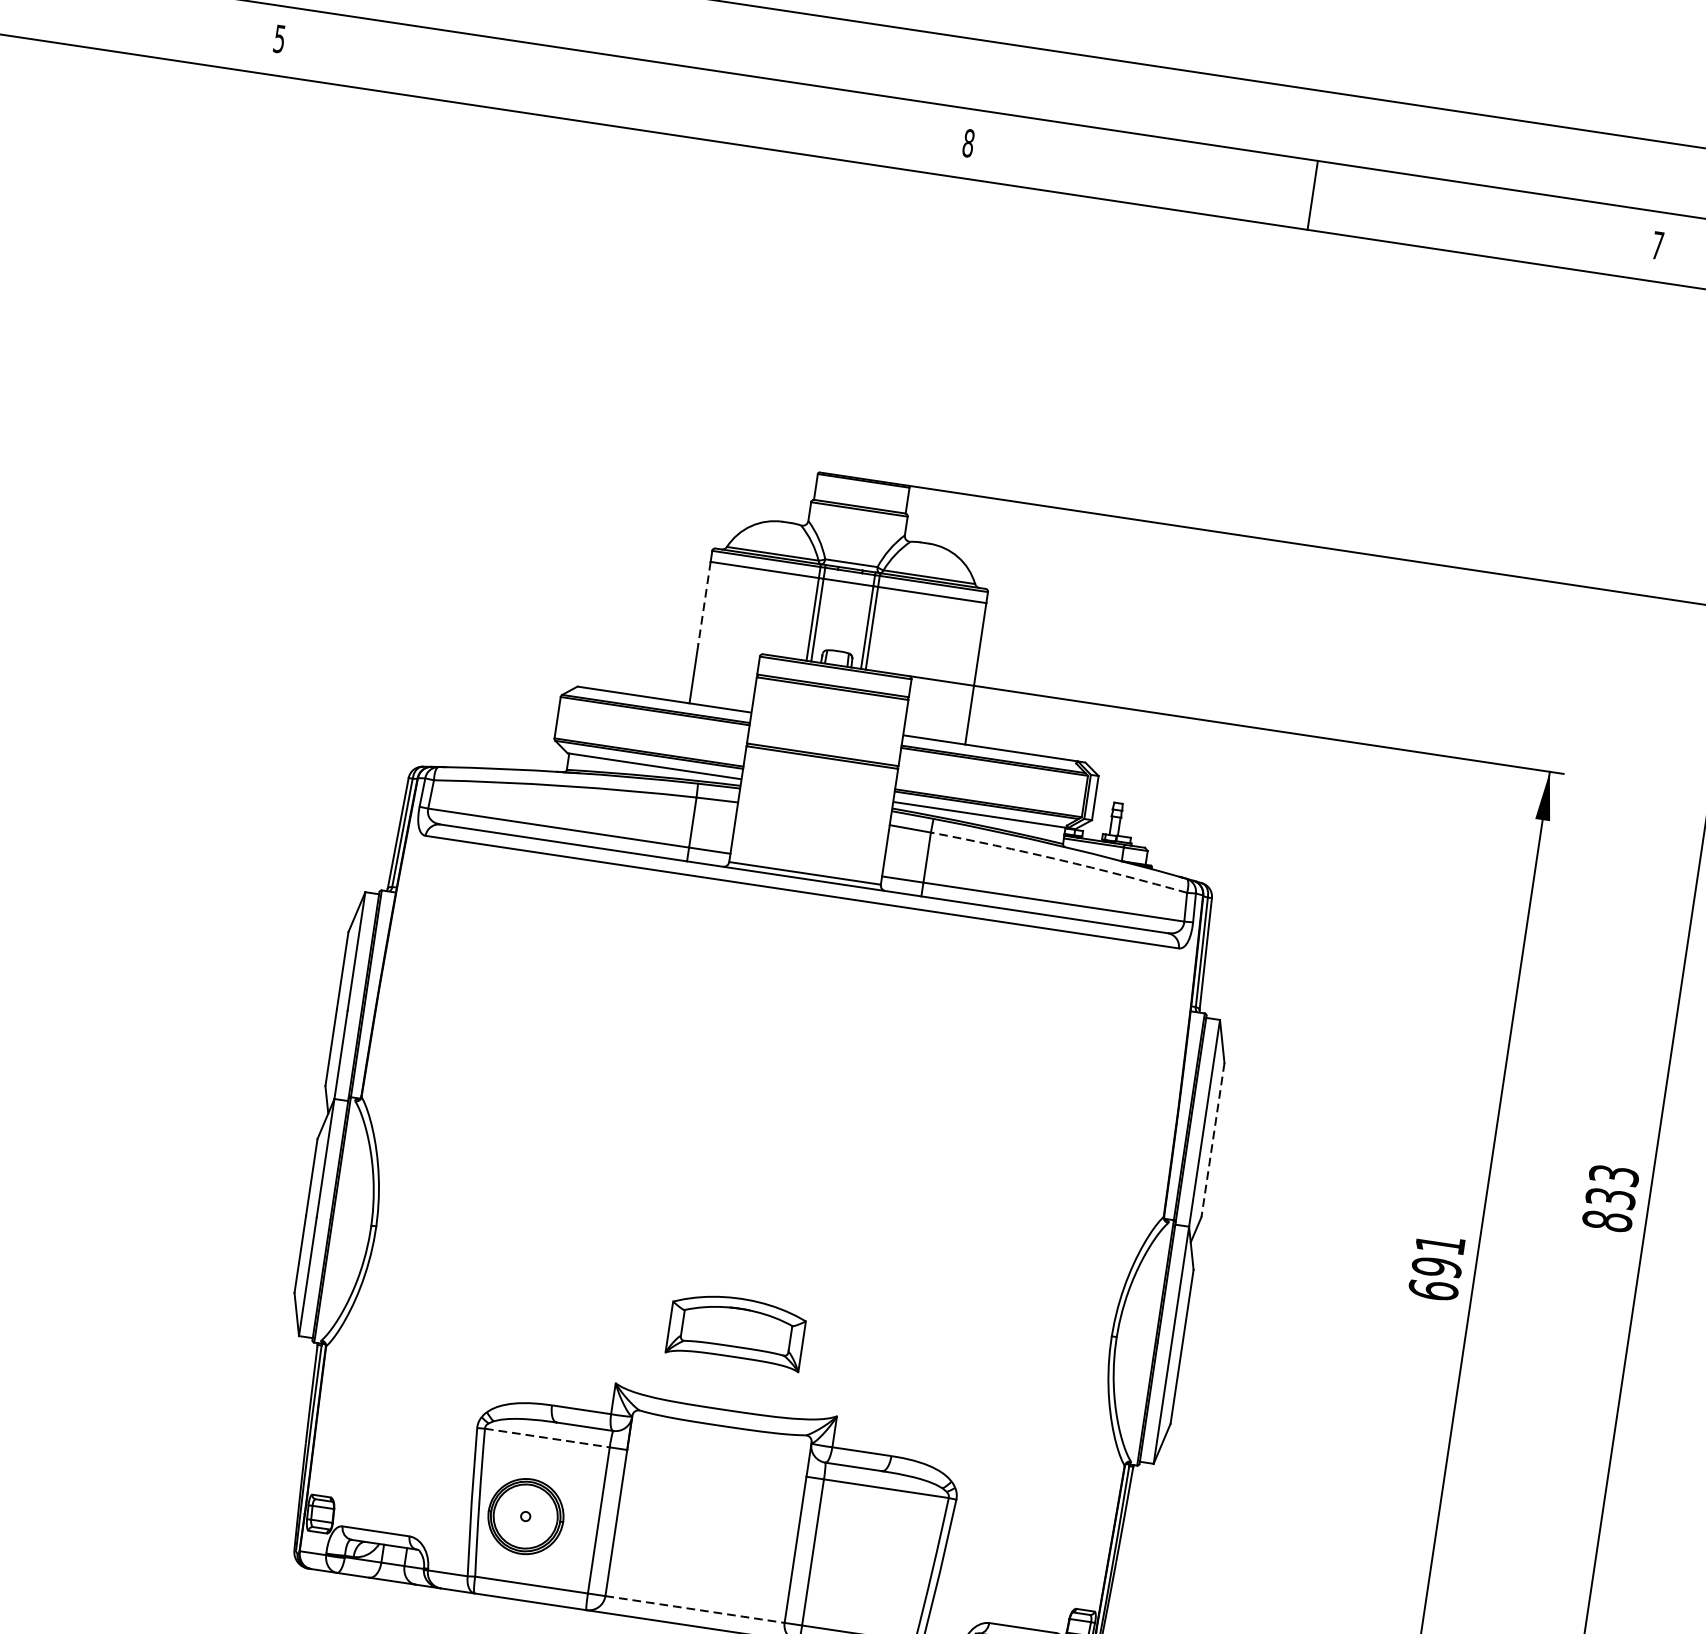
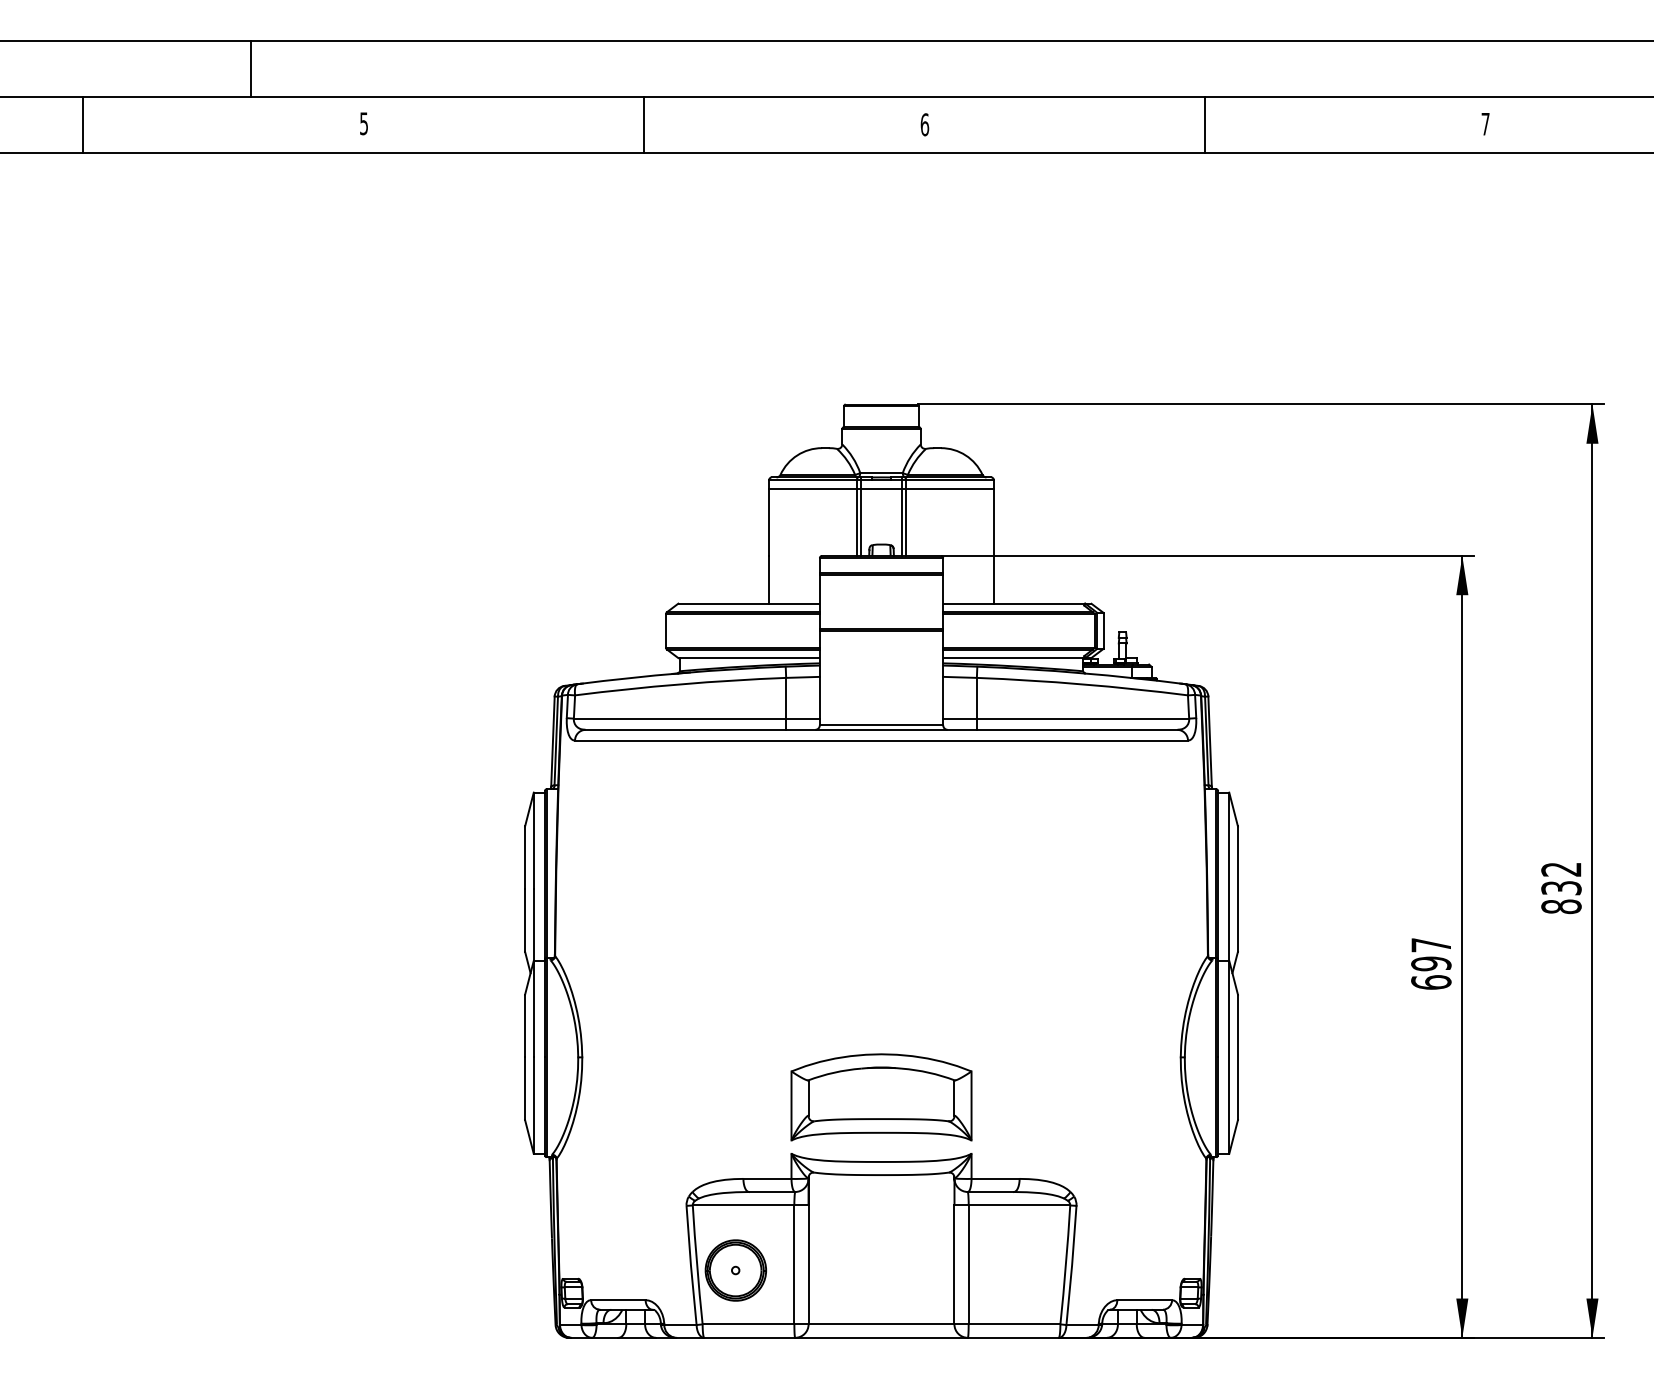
line: (623, 92) -> (644, 125), added
text: (968, 142) -> (924, 124), 8 -> 6
line: (704, 603) -> (769, 522), dashed -> solid
arc: (1059, 860) -> (1082, 684), dashed -> solid
line: (1212, 1140) -> (1237, 889), dashed -> solid
text: (1614, 1175) -> (1561, 869), 833 -> 832
text: (1439, 1244) -> (1430, 945), 691 -> 697
part: (736, 1330) -> (881, 1097), size x1.67
line: (547, 1438) -> (743, 1205), dashed -> solid
line: (694, 1609) -> (881, 1324), dashed -> solid

